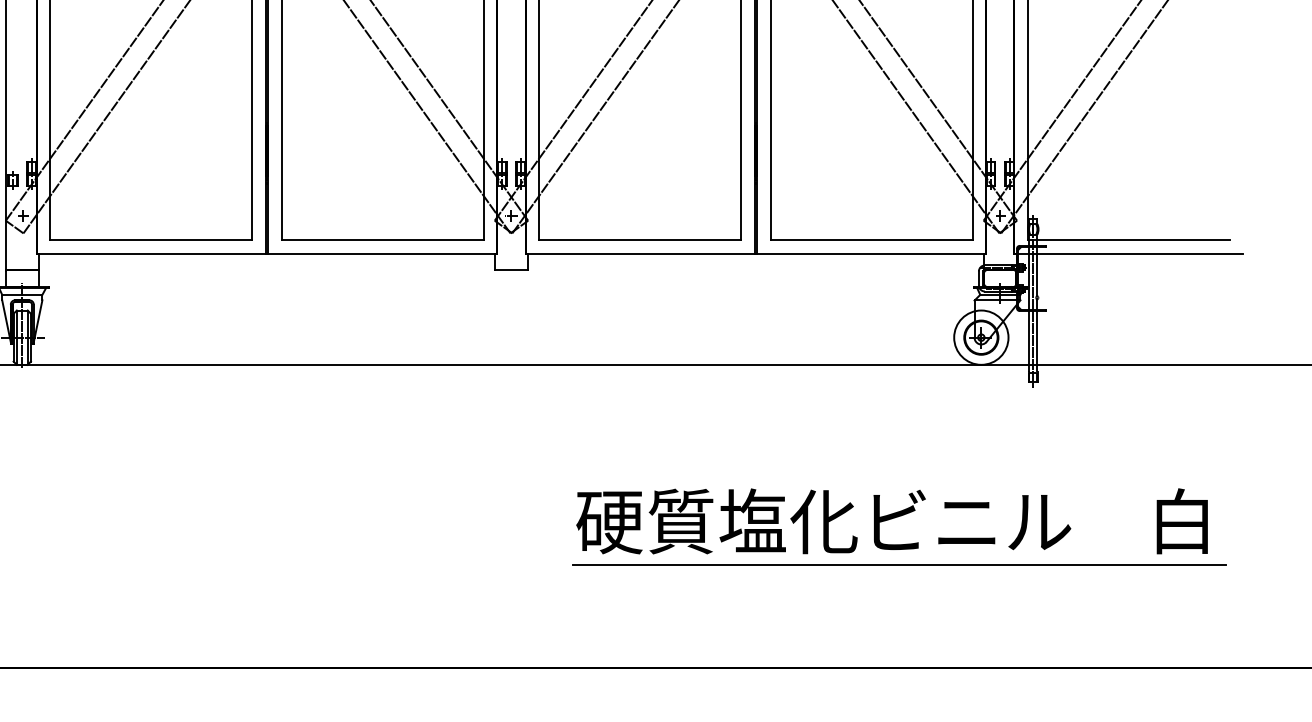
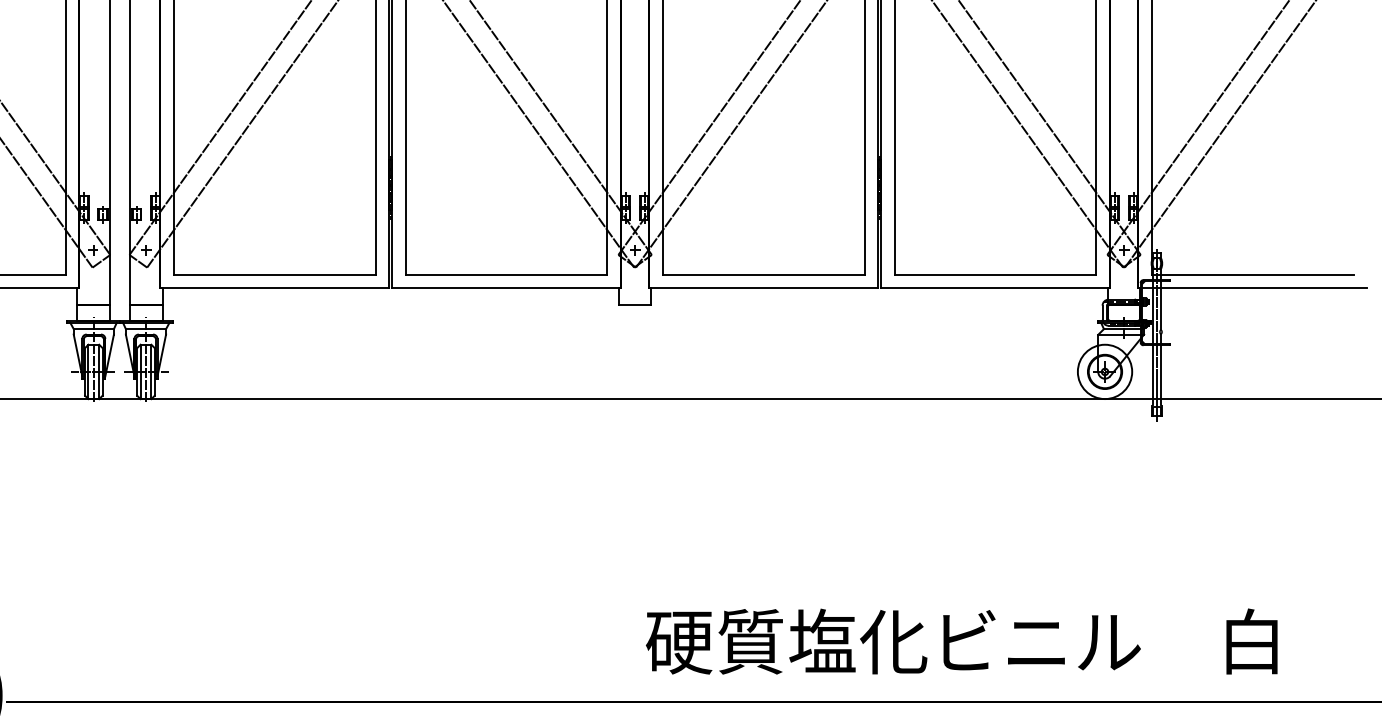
text: (891, 521) -> (961, 641), moved
line: (898, 564) -> (1022, 598), removed

